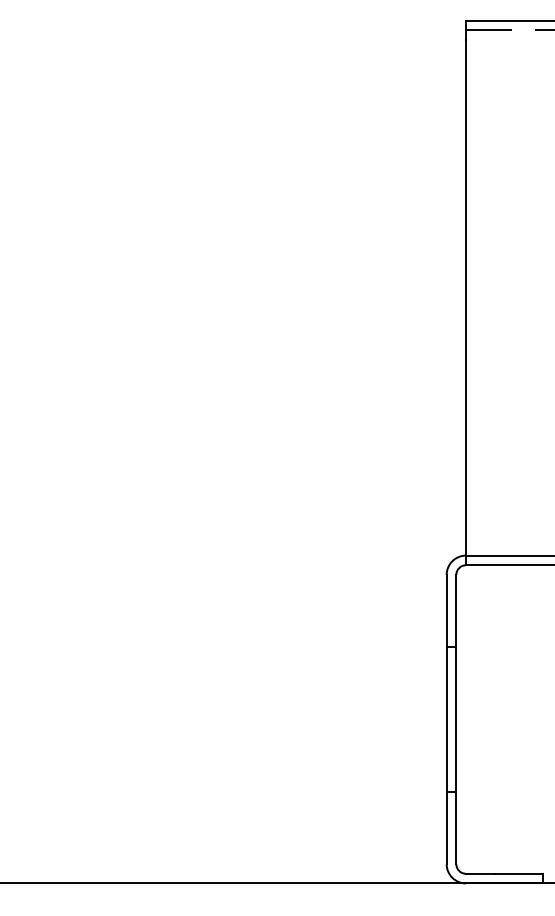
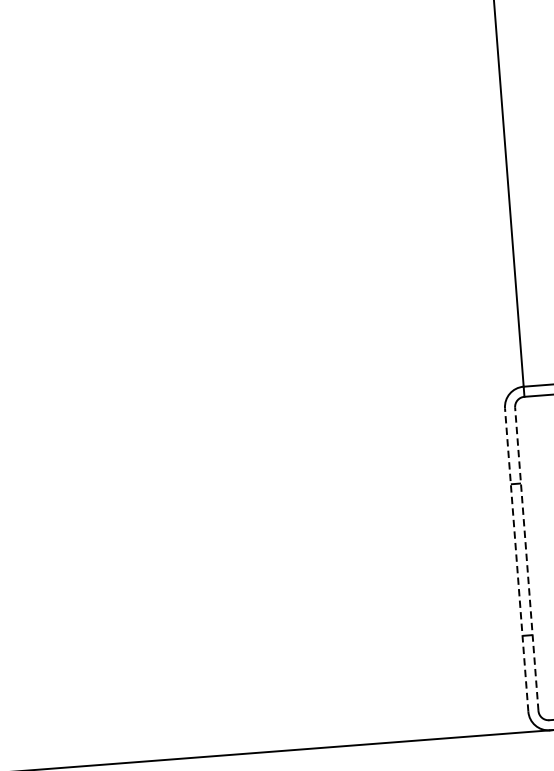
line: (446, 719) -> (516, 560), solid -> dashed
line: (456, 719) -> (526, 559), solid -> dashed

